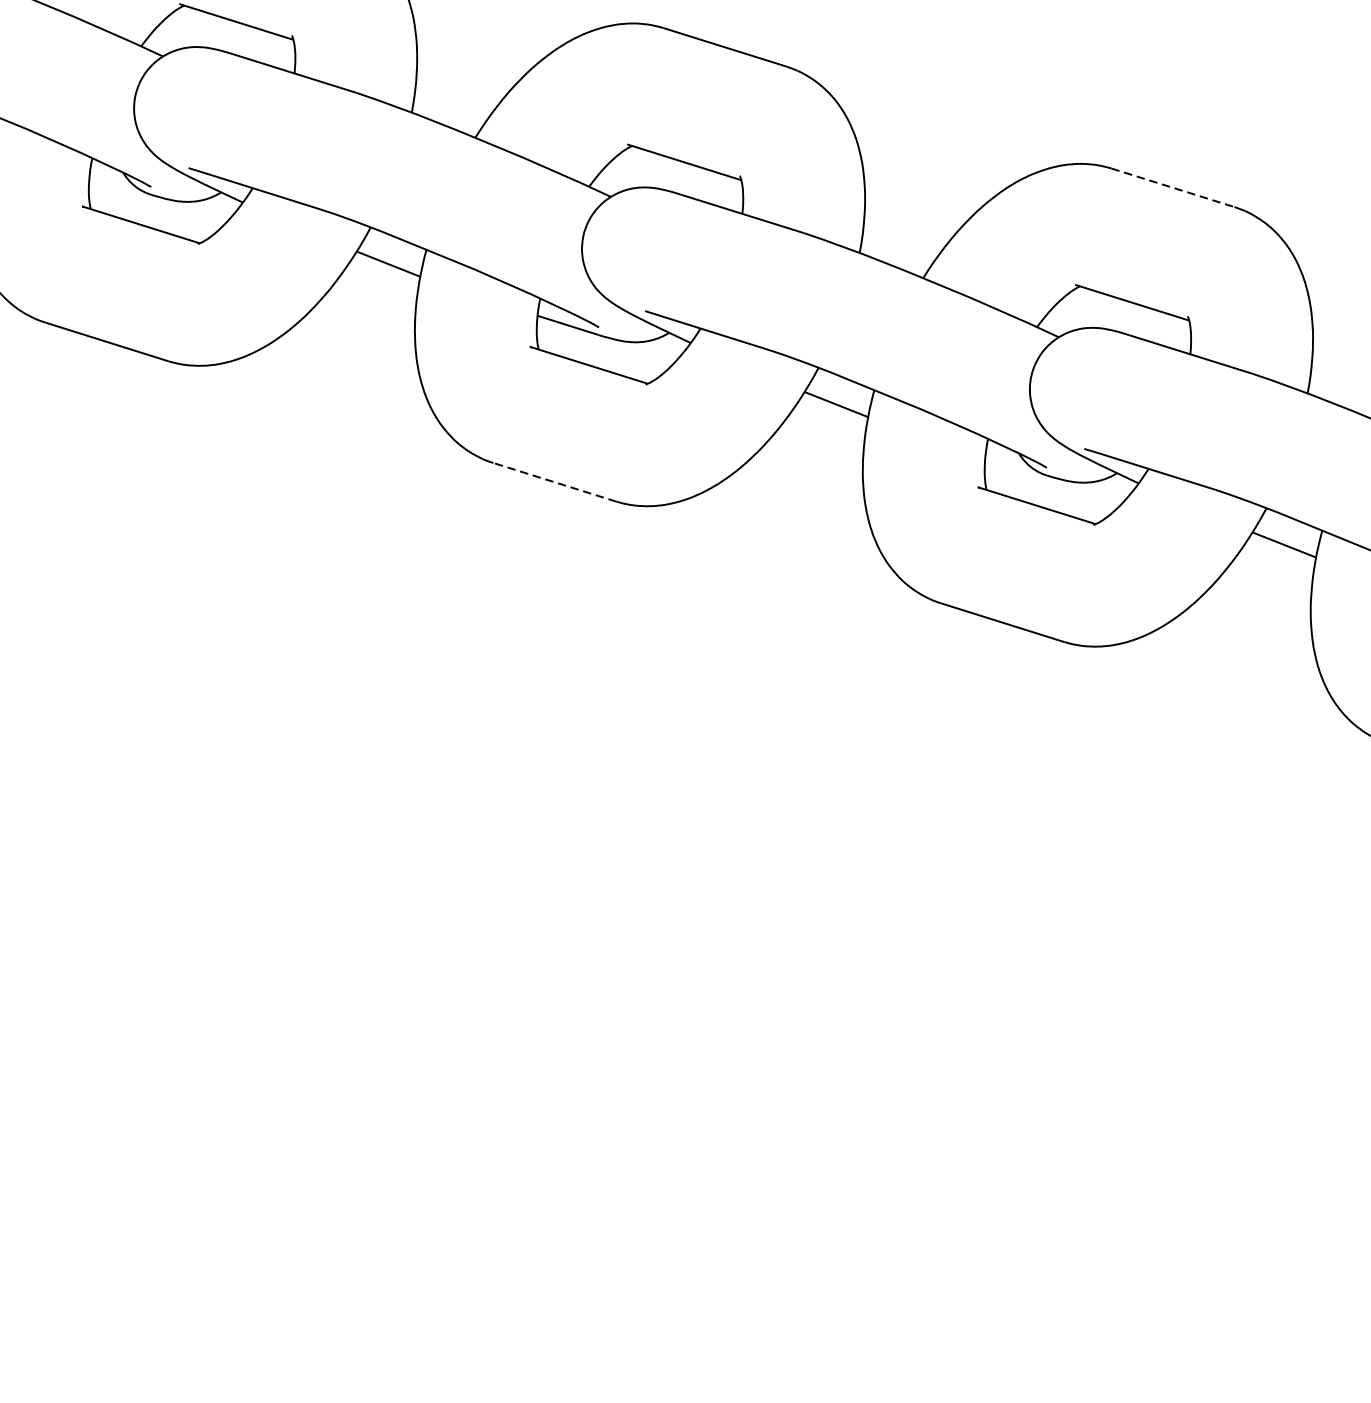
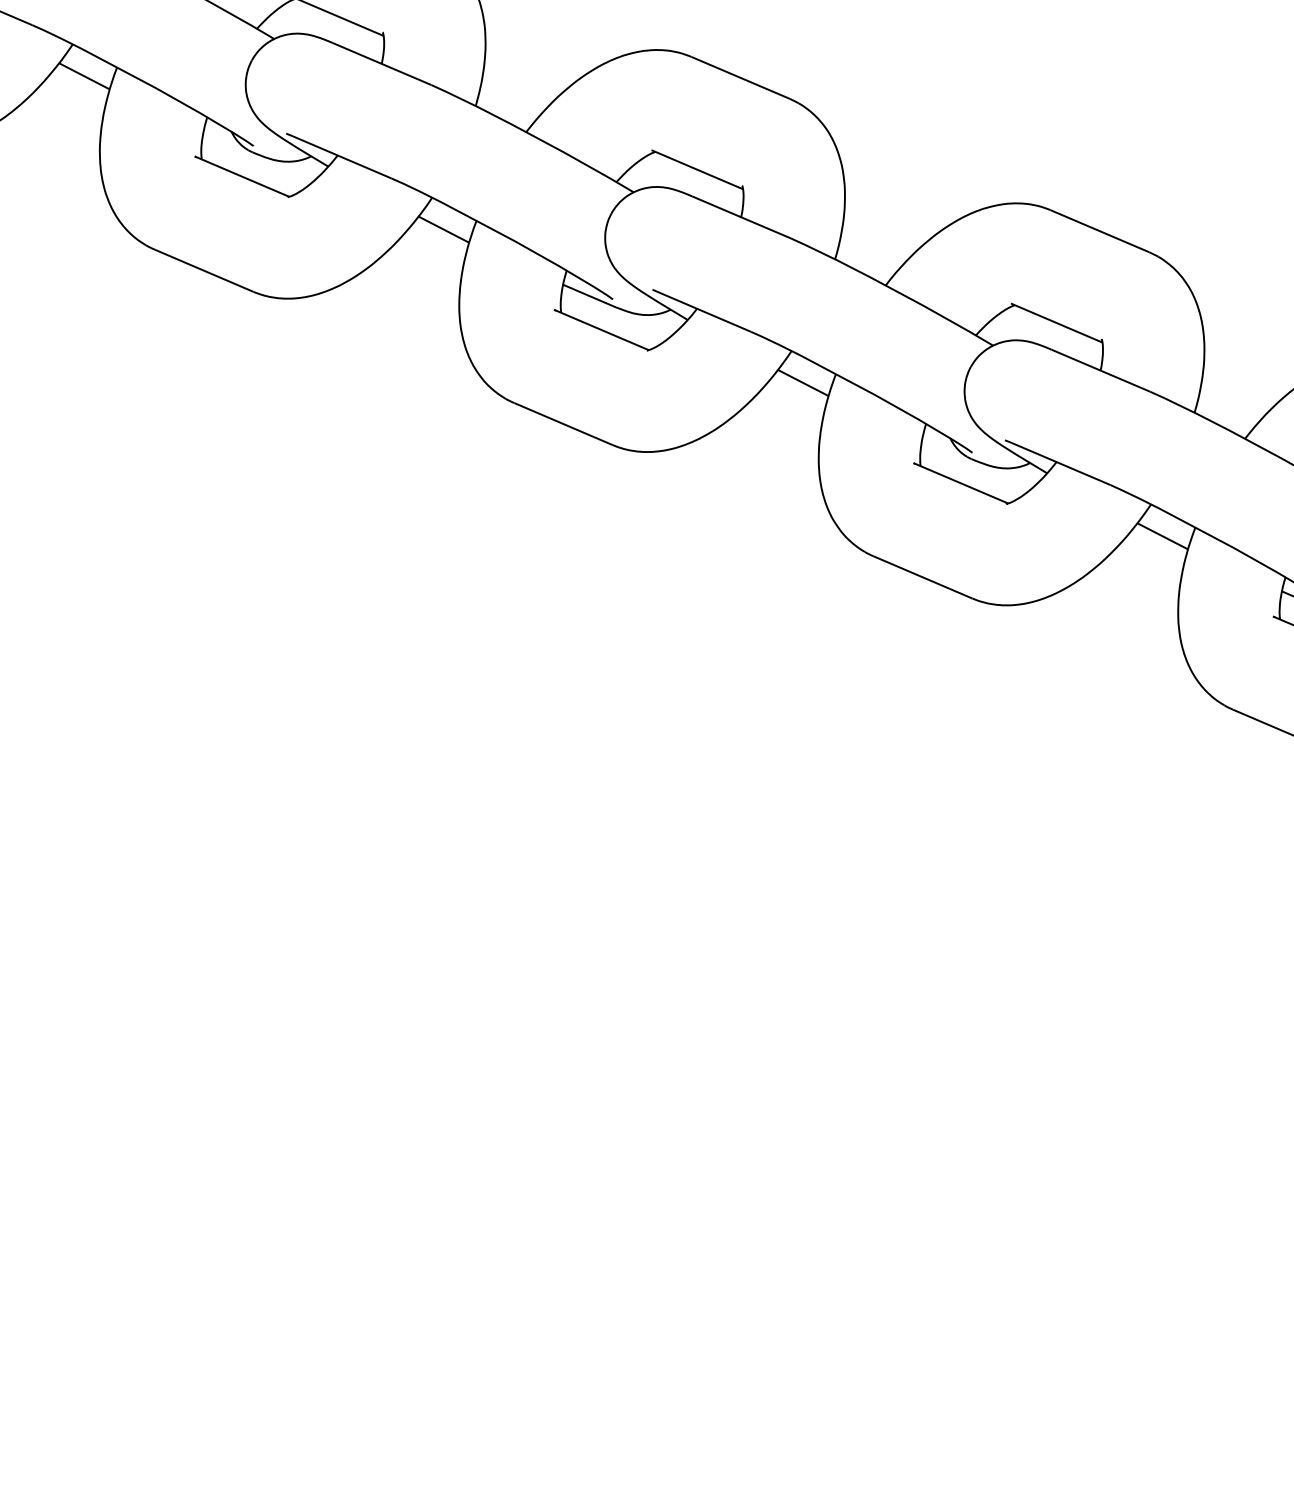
line: (1173, 188) -> (1100, 231), dashed -> solid
line: (554, 482) -> (563, 424), dashed -> solid

